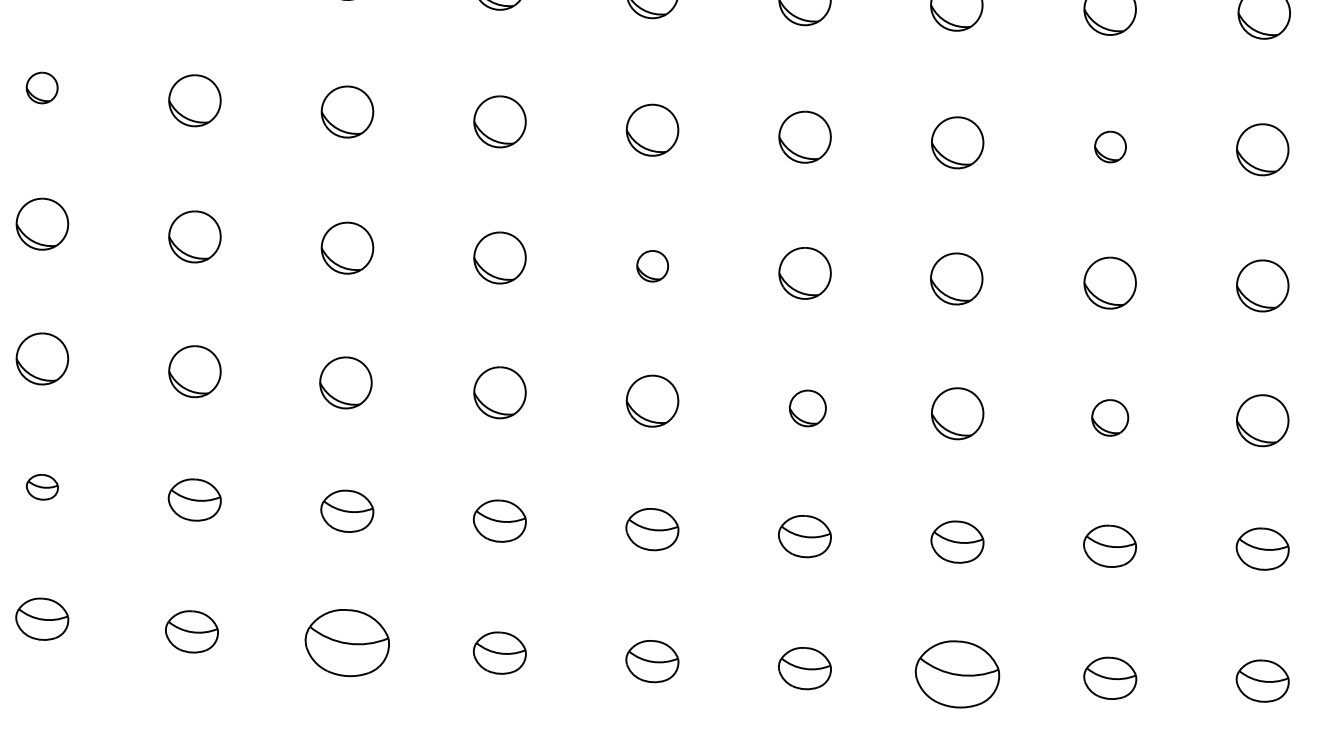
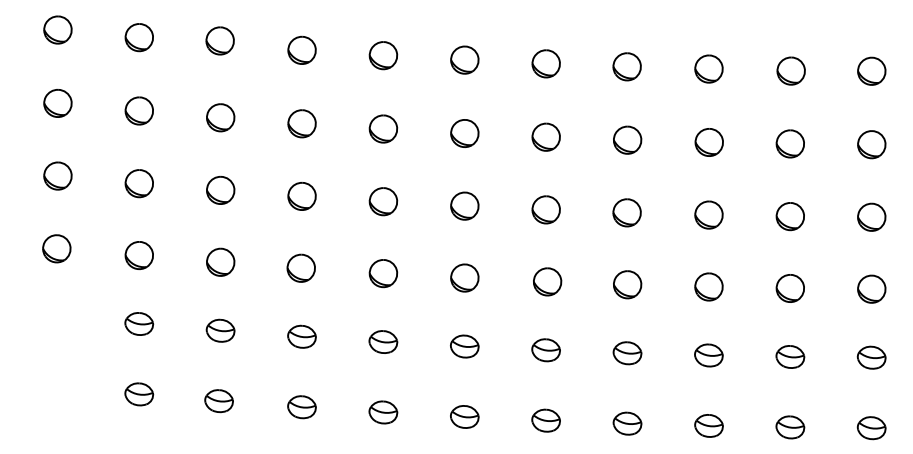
part: (40, 87) -> (138, 110), size x1.67
part: (1109, 147) -> (708, 142), size x1.67
part: (651, 265) -> (464, 205), size x1.67
part: (807, 407) -> (547, 281), size x1.43
part: (1109, 416) -> (708, 286), size x1.43
part: (42, 486) -> (139, 323), size x1.67
part: (346, 643) -> (301, 407), size x0.62
part: (957, 673) -> (627, 423), size x0.62

